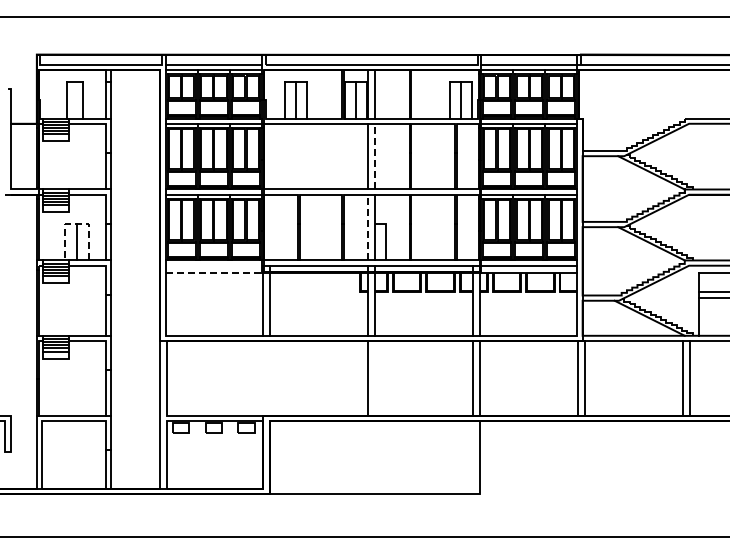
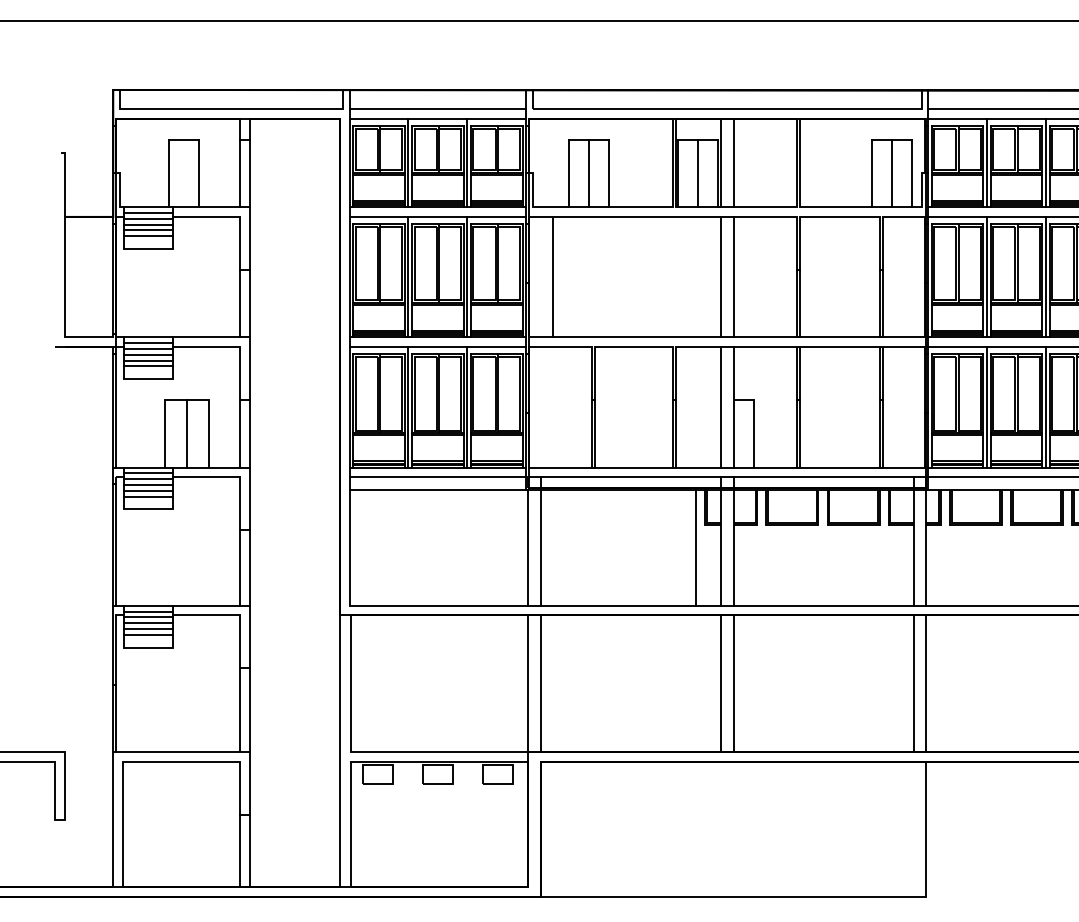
line: (276, 156) -> (552, 276), added
line: (375, 156) -> (734, 276), dashed -> solid
line: (77, 223) -> (187, 399), dashed -> solid
line: (368, 227) -> (721, 407), dashed -> solid
line: (213, 265) -> (437, 476), added
line: (214, 272) -> (439, 489), dashed -> solid
line: (354, 303) -> (695, 546), added
line: (262, 378) -> (527, 684), added
line: (269, 378) -> (540, 684), added
line: (375, 378) -> (734, 684), added

